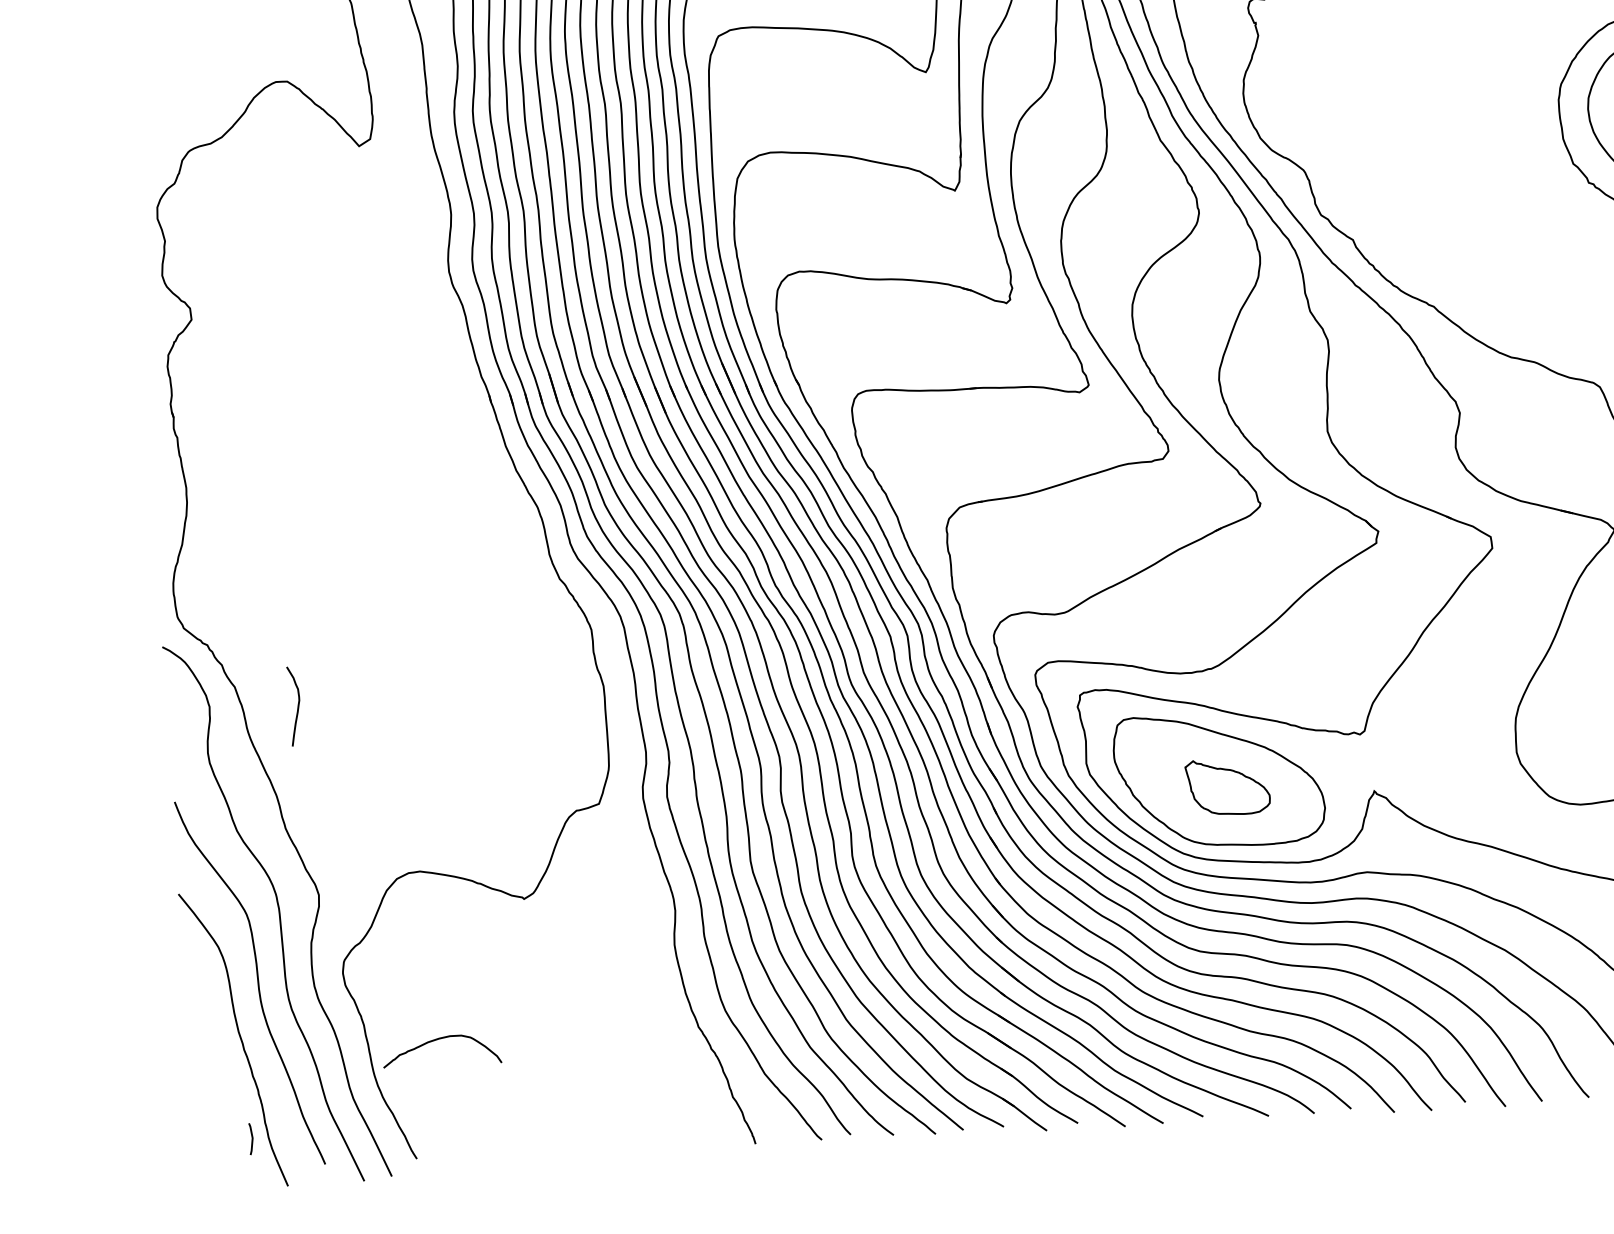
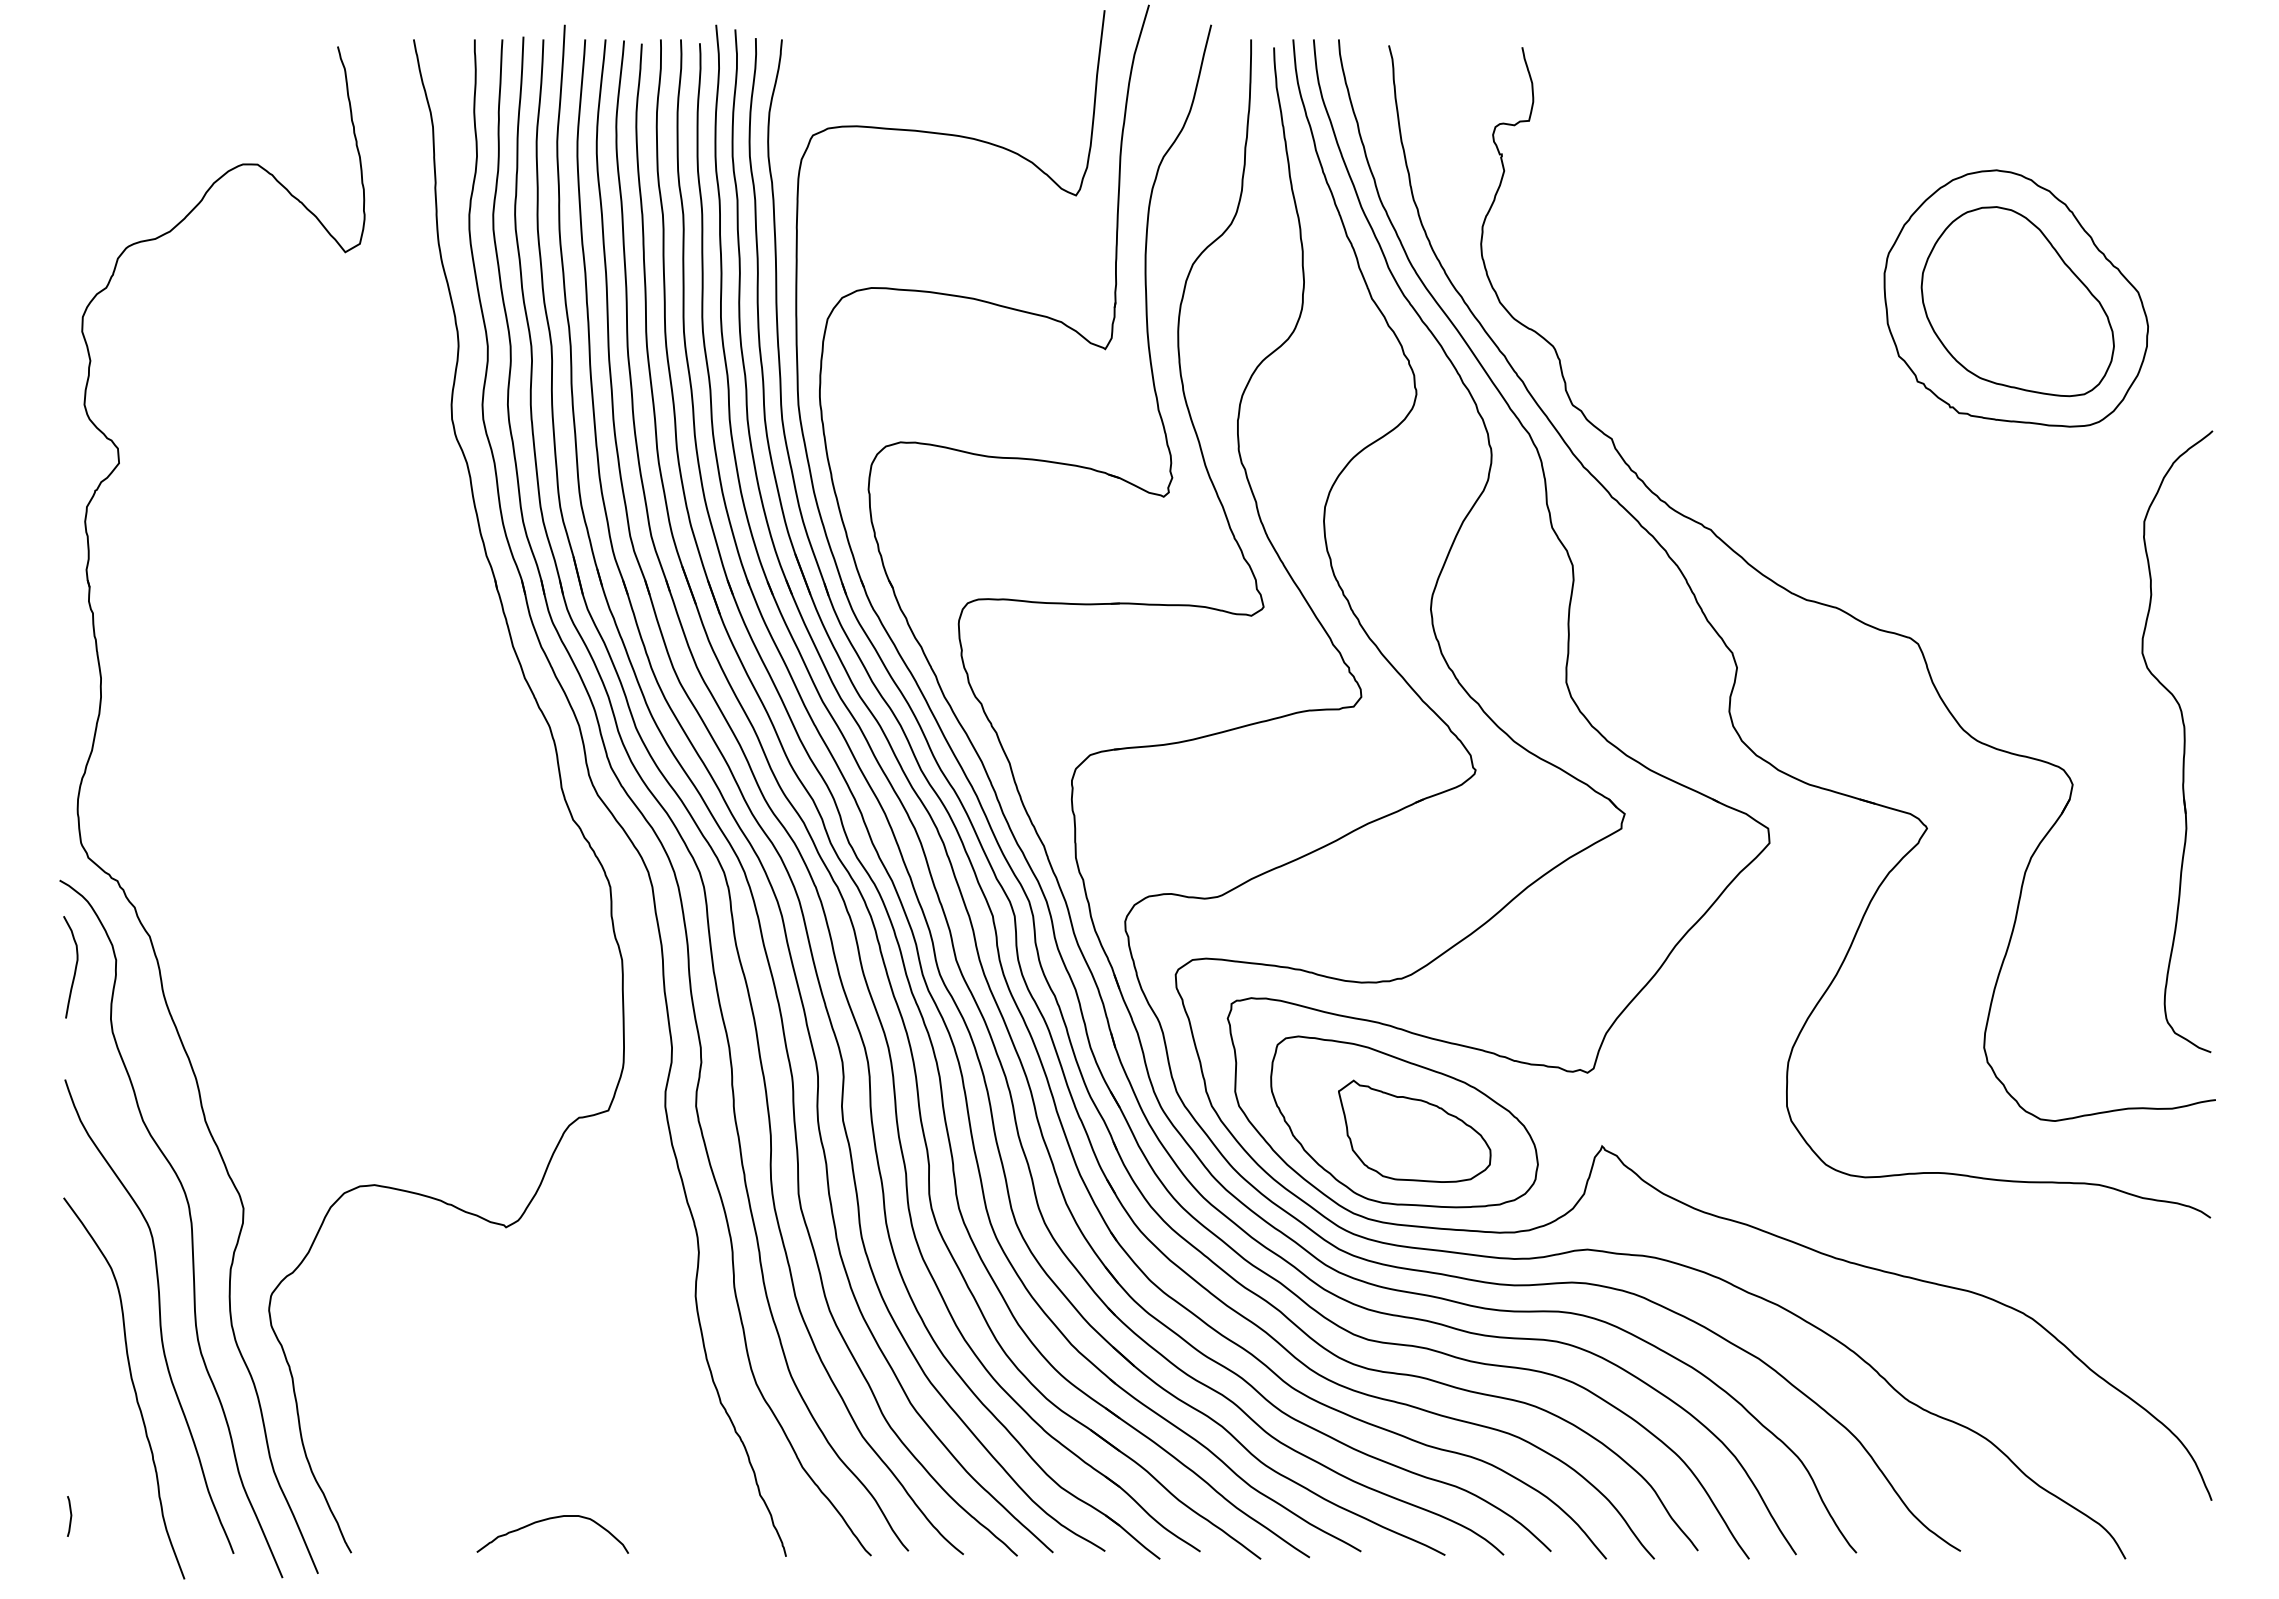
curve: (297, 708) -> (74, 969), moved
part: (1227, 786) -> (1414, 1130), size x1.43
curve: (440, 1039) -> (551, 1519), moved
curve: (252, 1139) -> (70, 1516), moved

